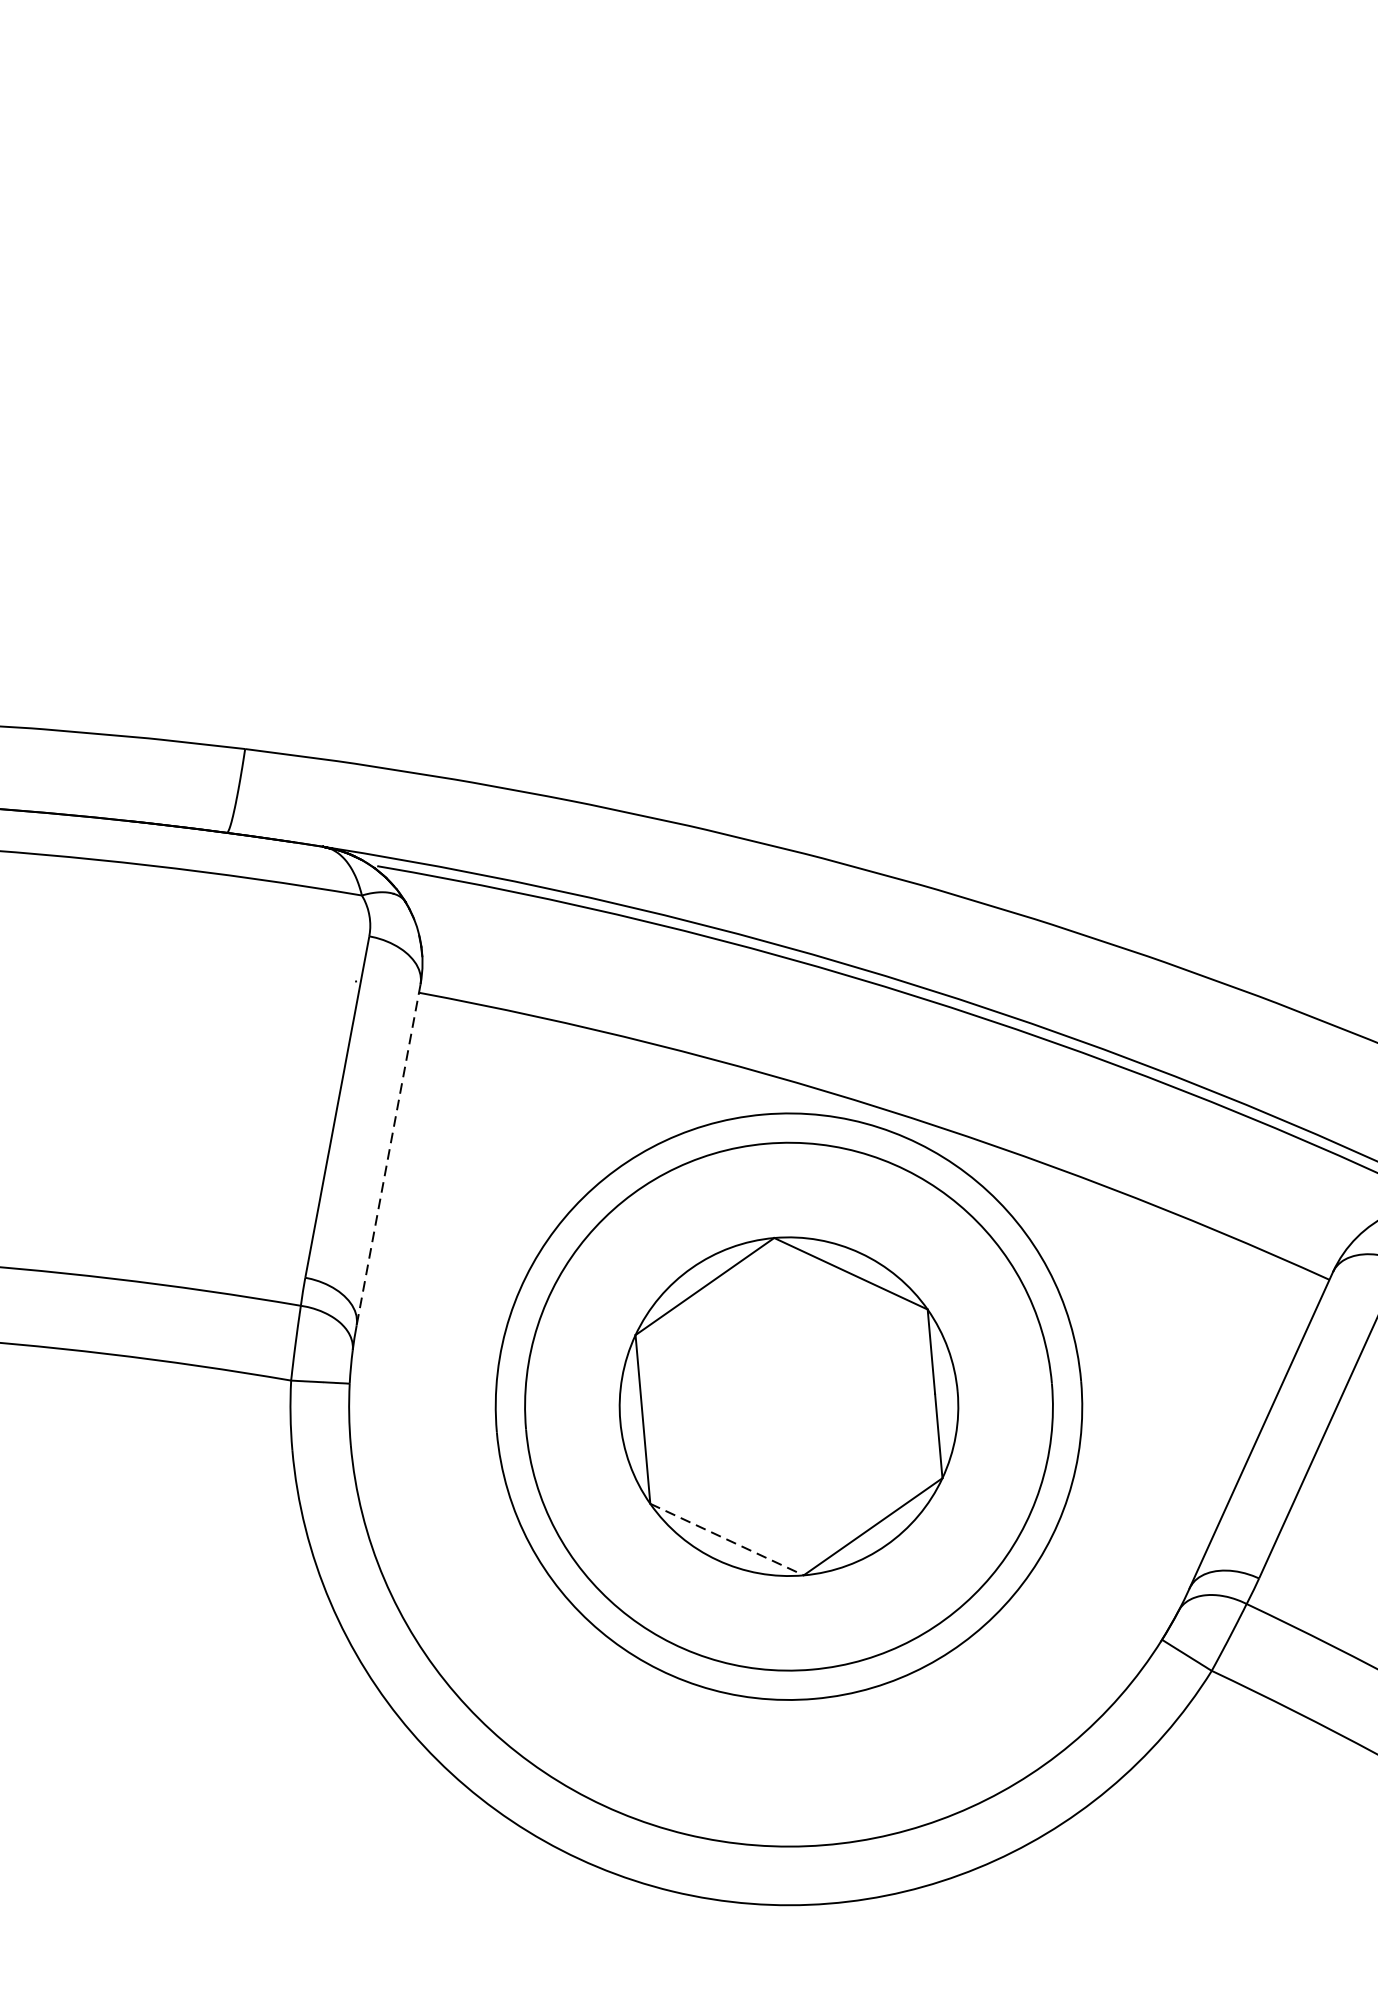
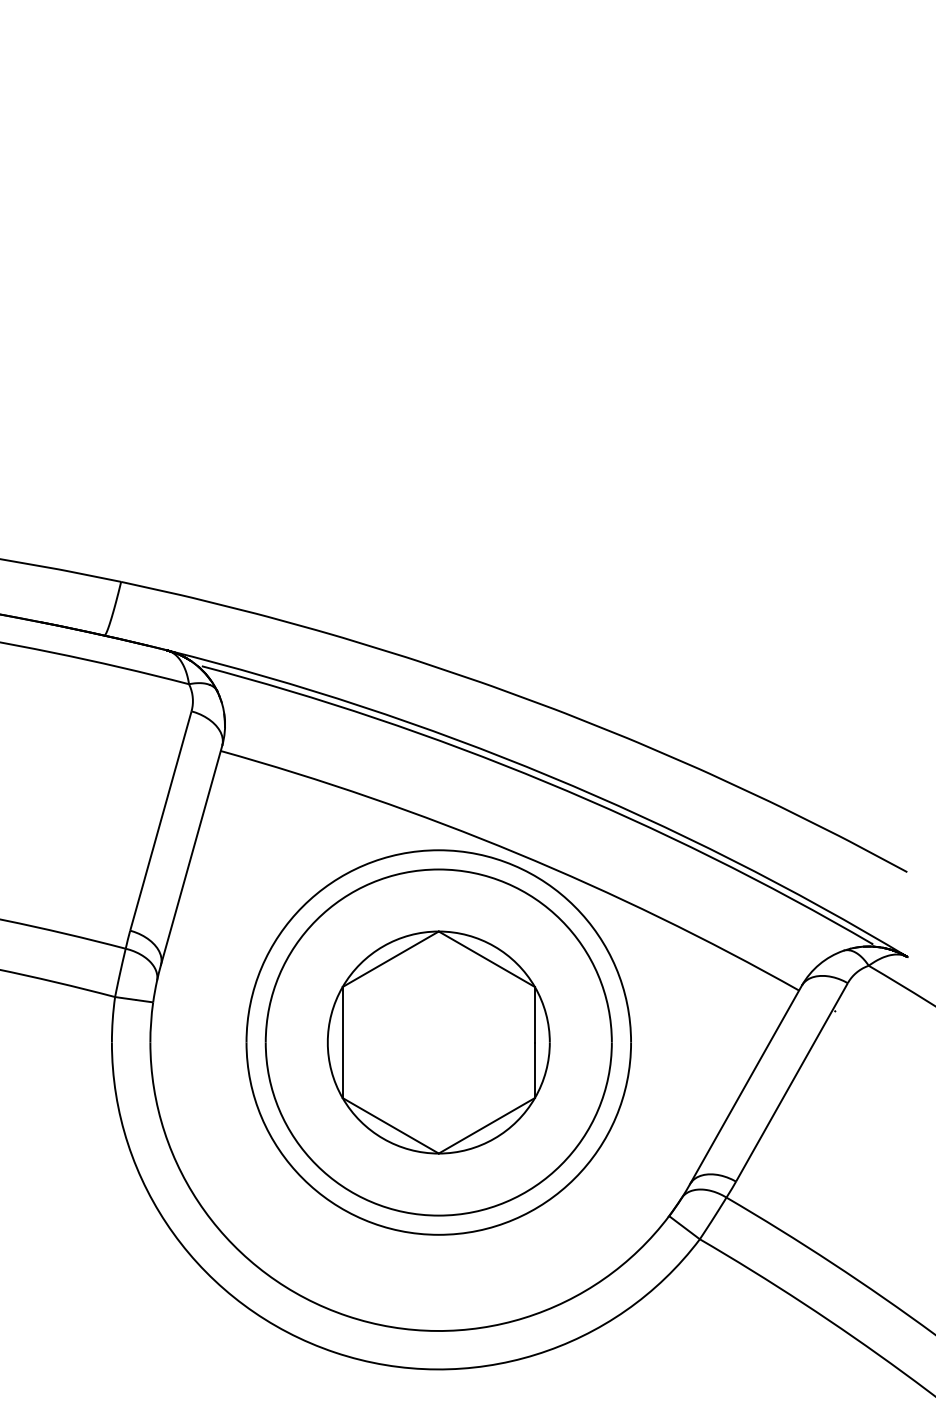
line: (388, 1155) -> (191, 855), dashed -> solid
line: (726, 1539) -> (390, 1125), dashed -> solid

